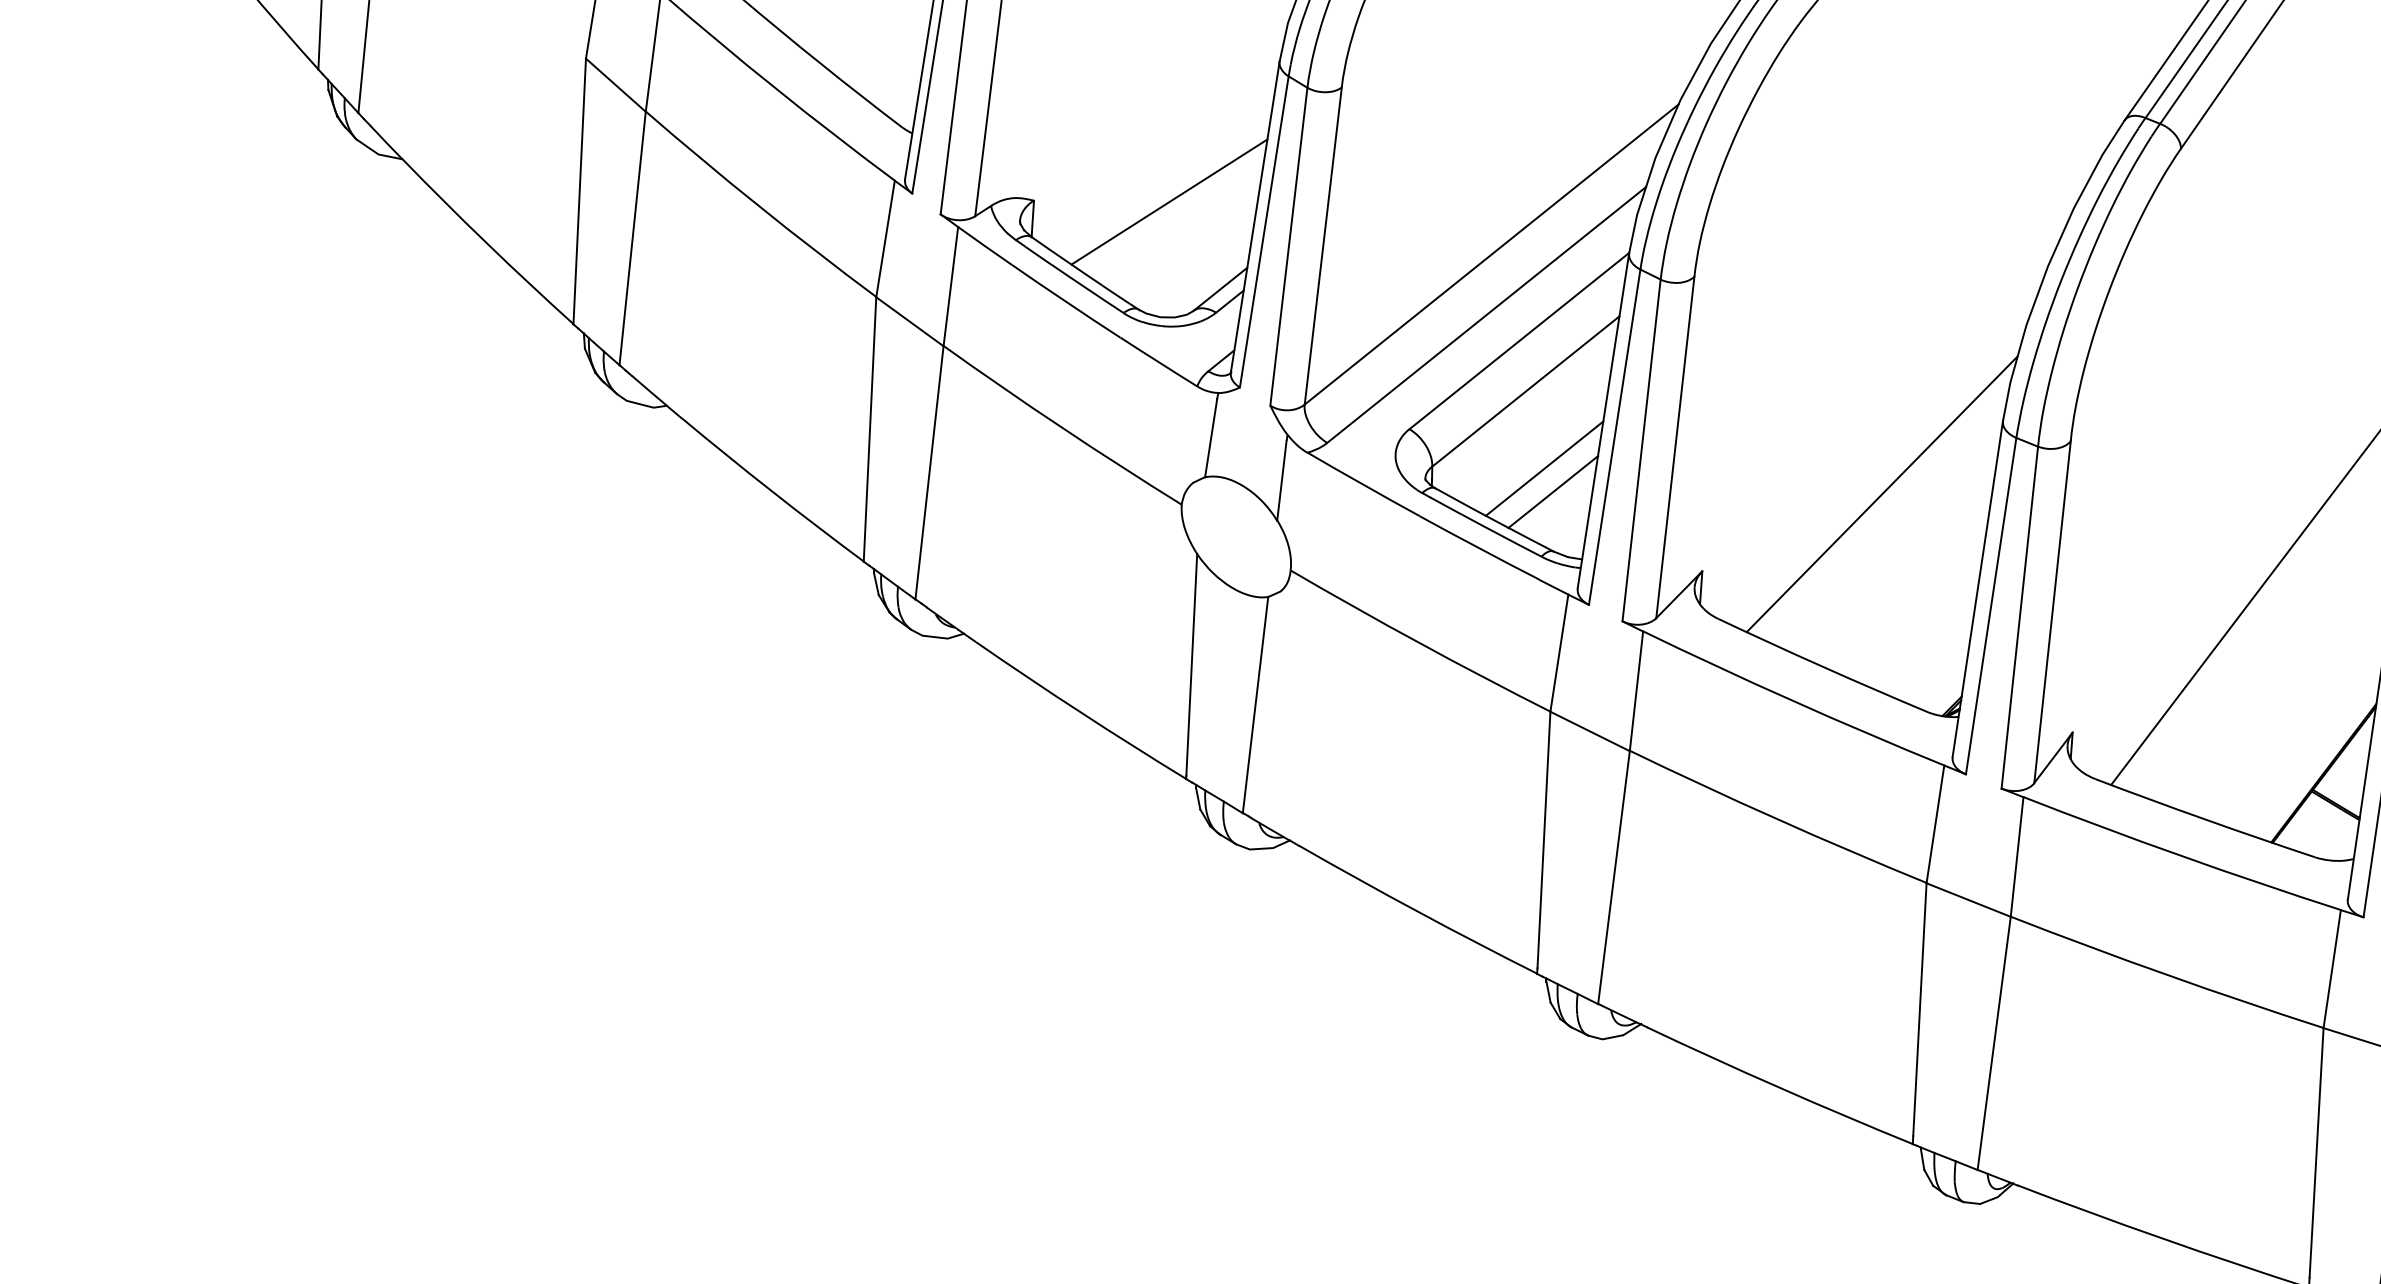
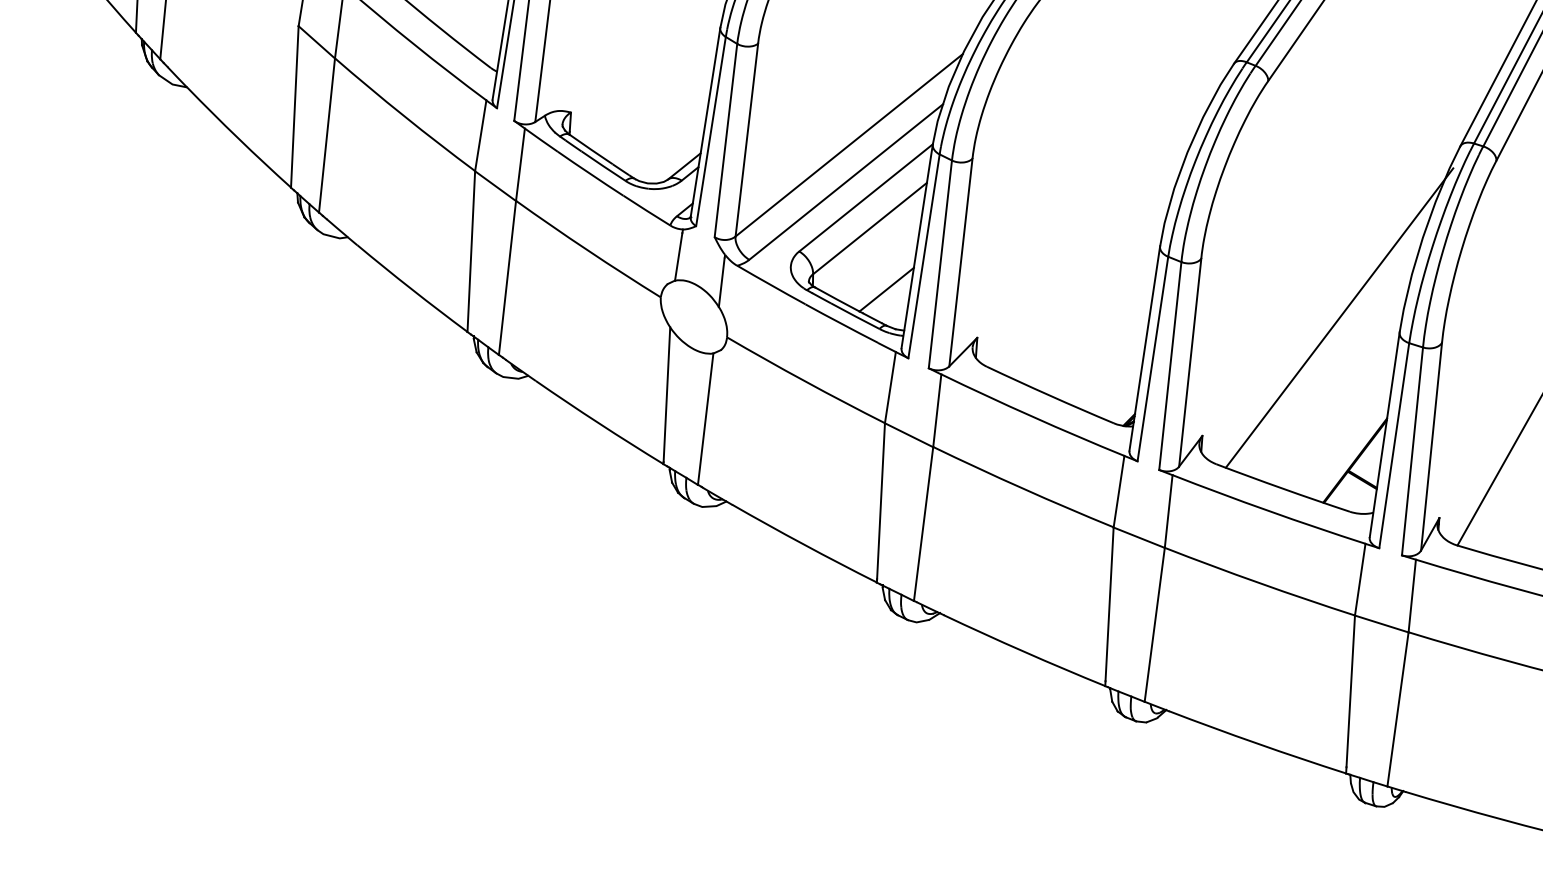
line: (1168, 202) -> (652, 113), removed
line: (1544, 468) -> (881, 275), removed
line: (1881, 493) -> (1086, 290), removed

